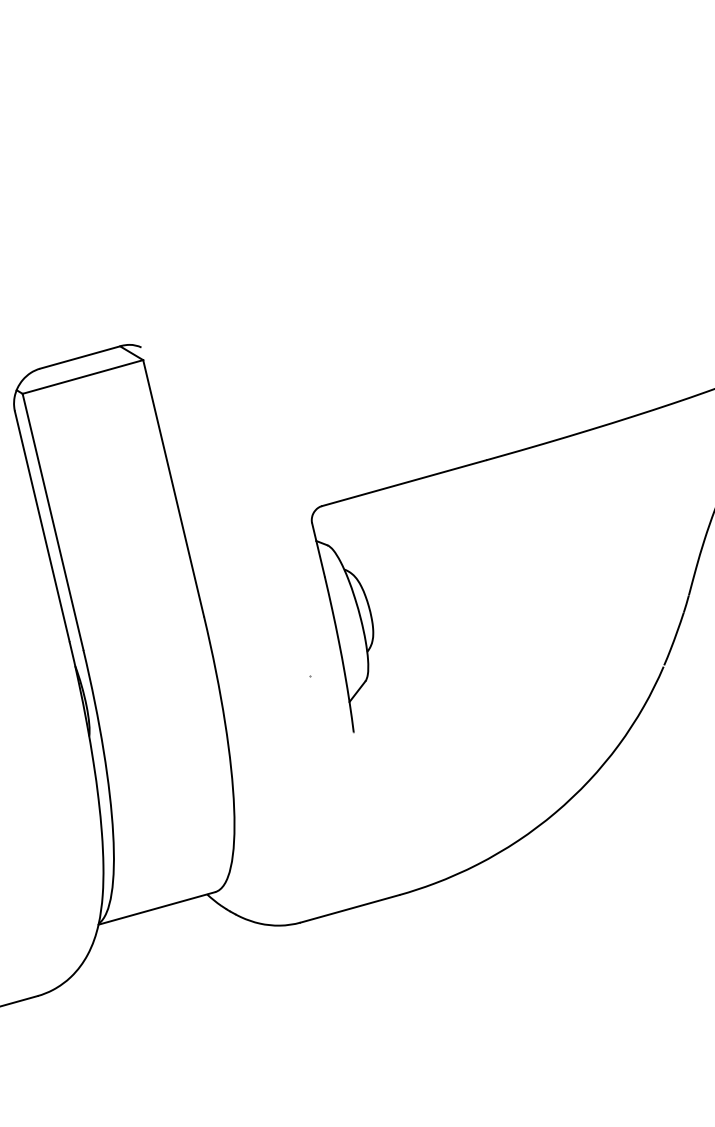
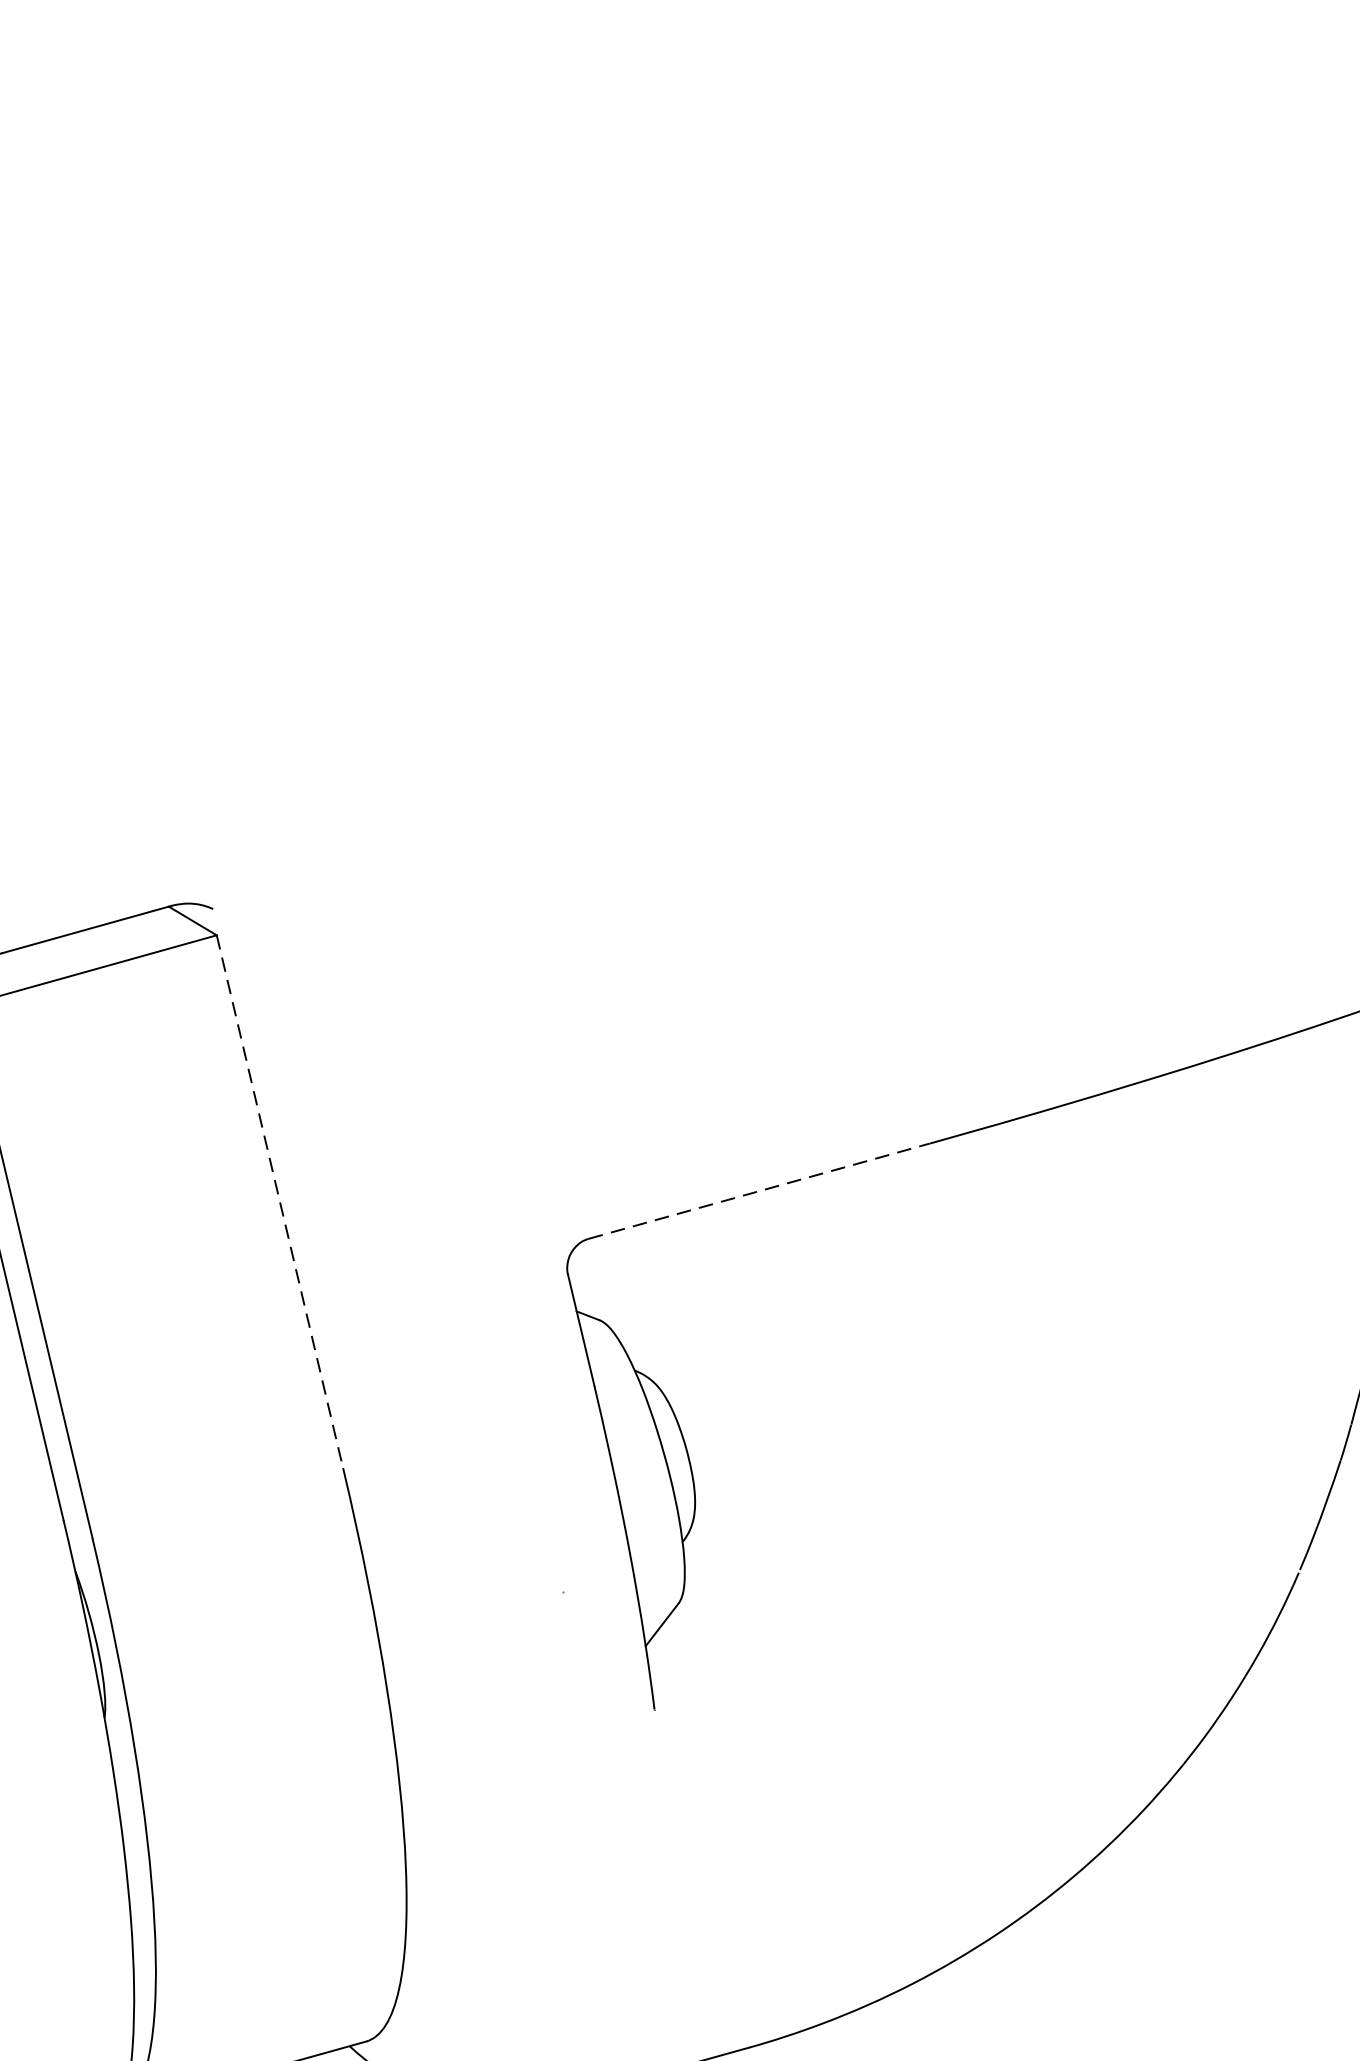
line: (404, 483) -> (760, 1191), solid -> dashed
line: (173, 488) -> (279, 1202), solid -> dashed

